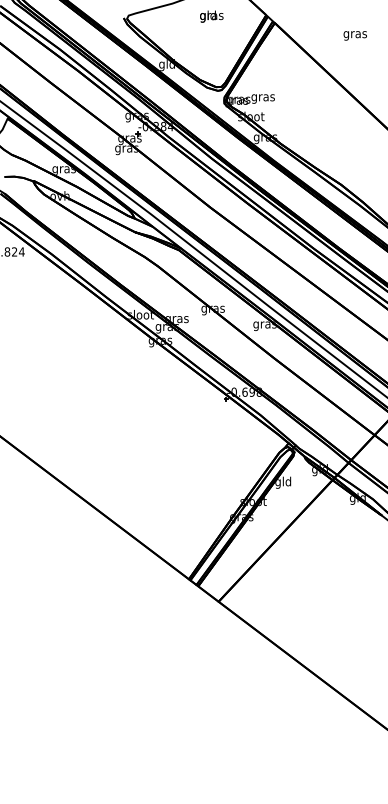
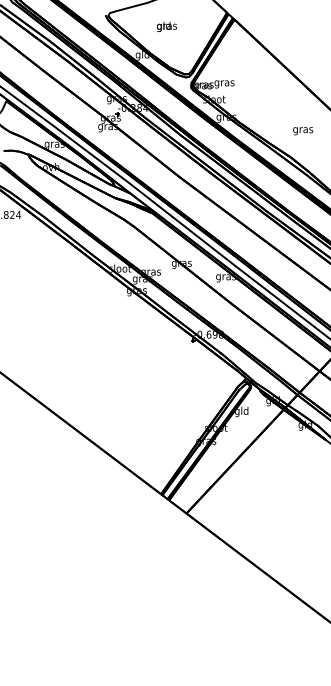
text: (211, 16) -> (166, 26), moved
text: (354, 35) -> (302, 130), moved

